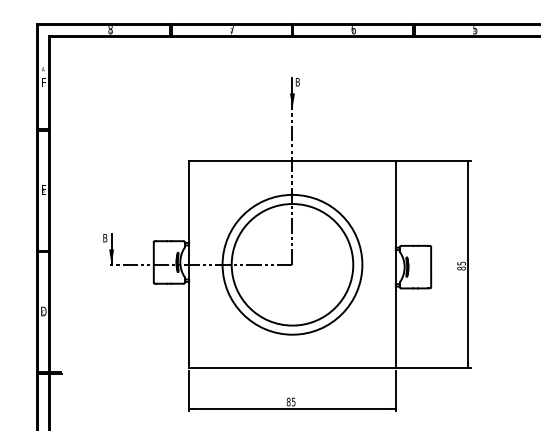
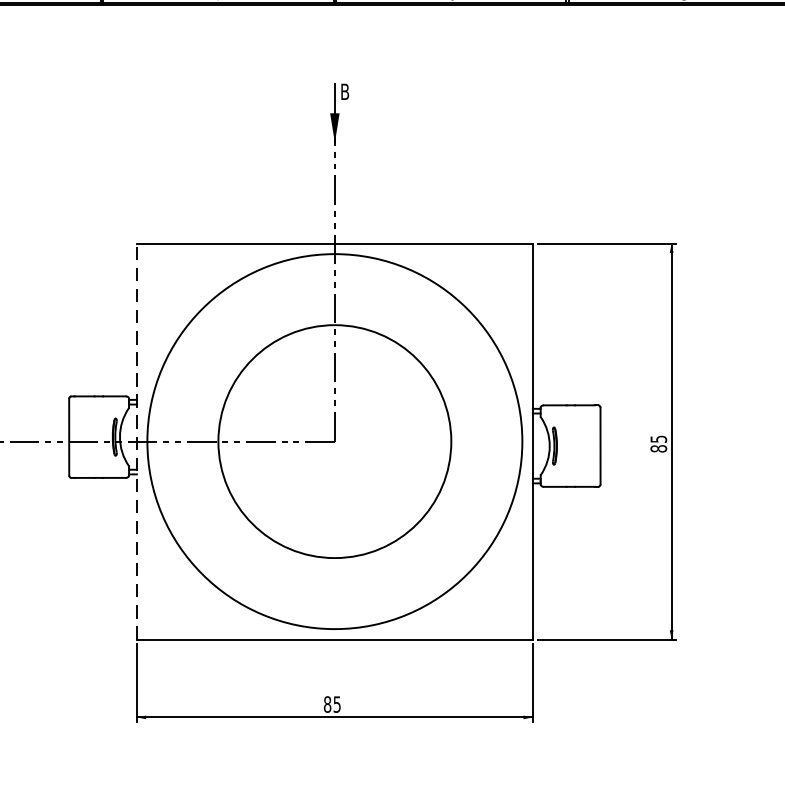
line: (189, 264) -> (137, 441), solid -> dashed
circle: (292, 264) -> (334, 441), size x1.4

